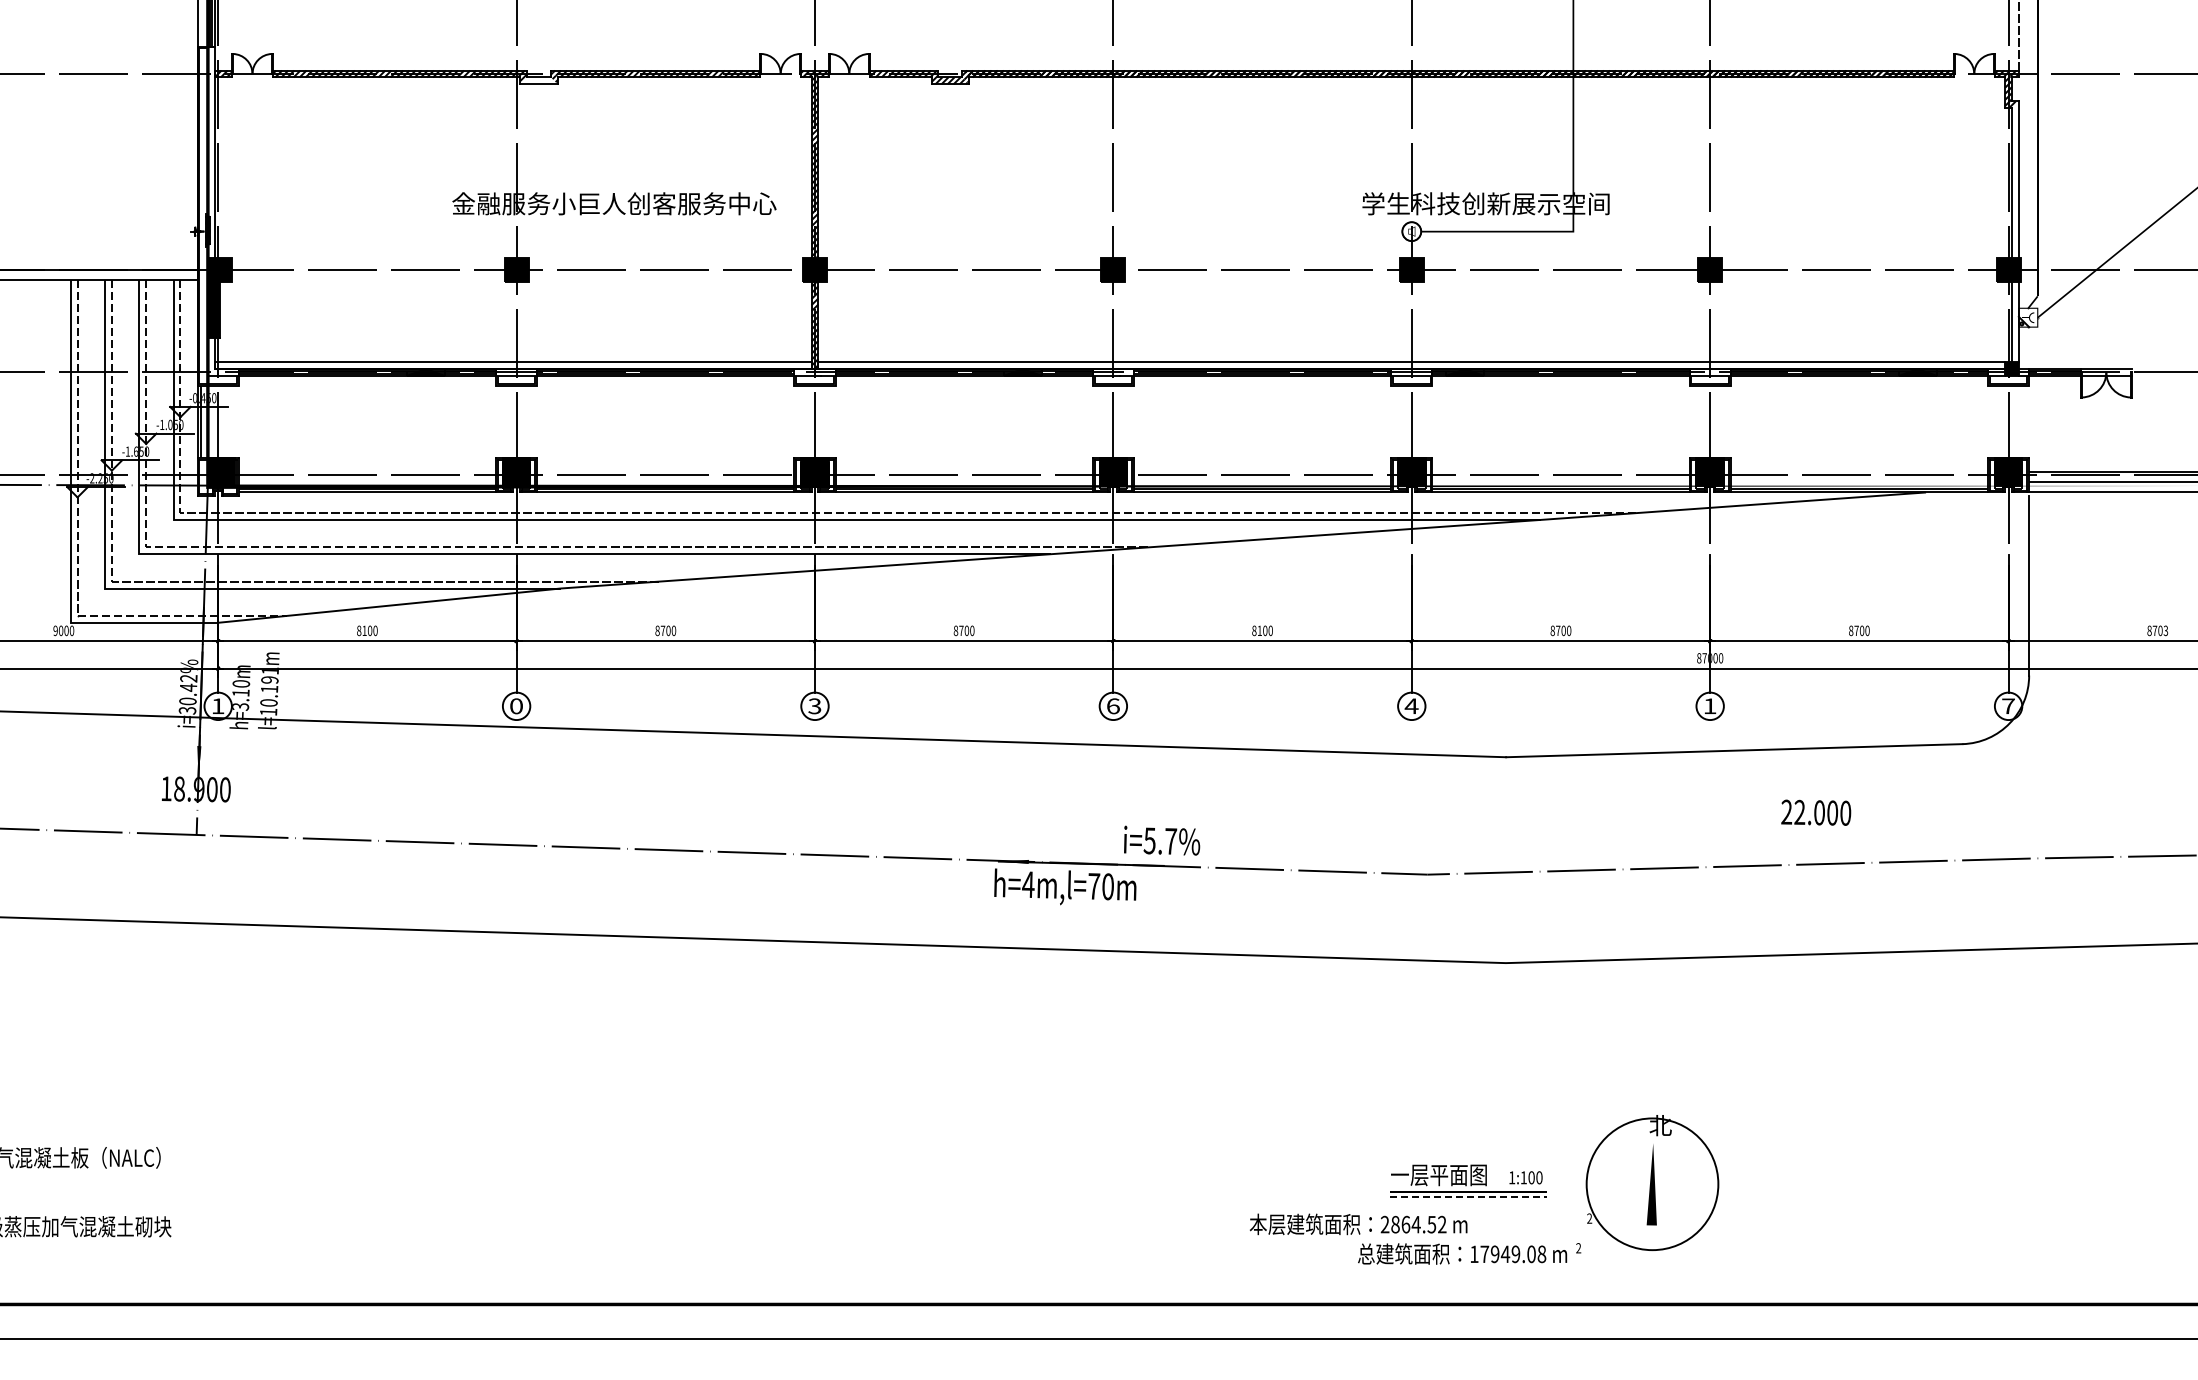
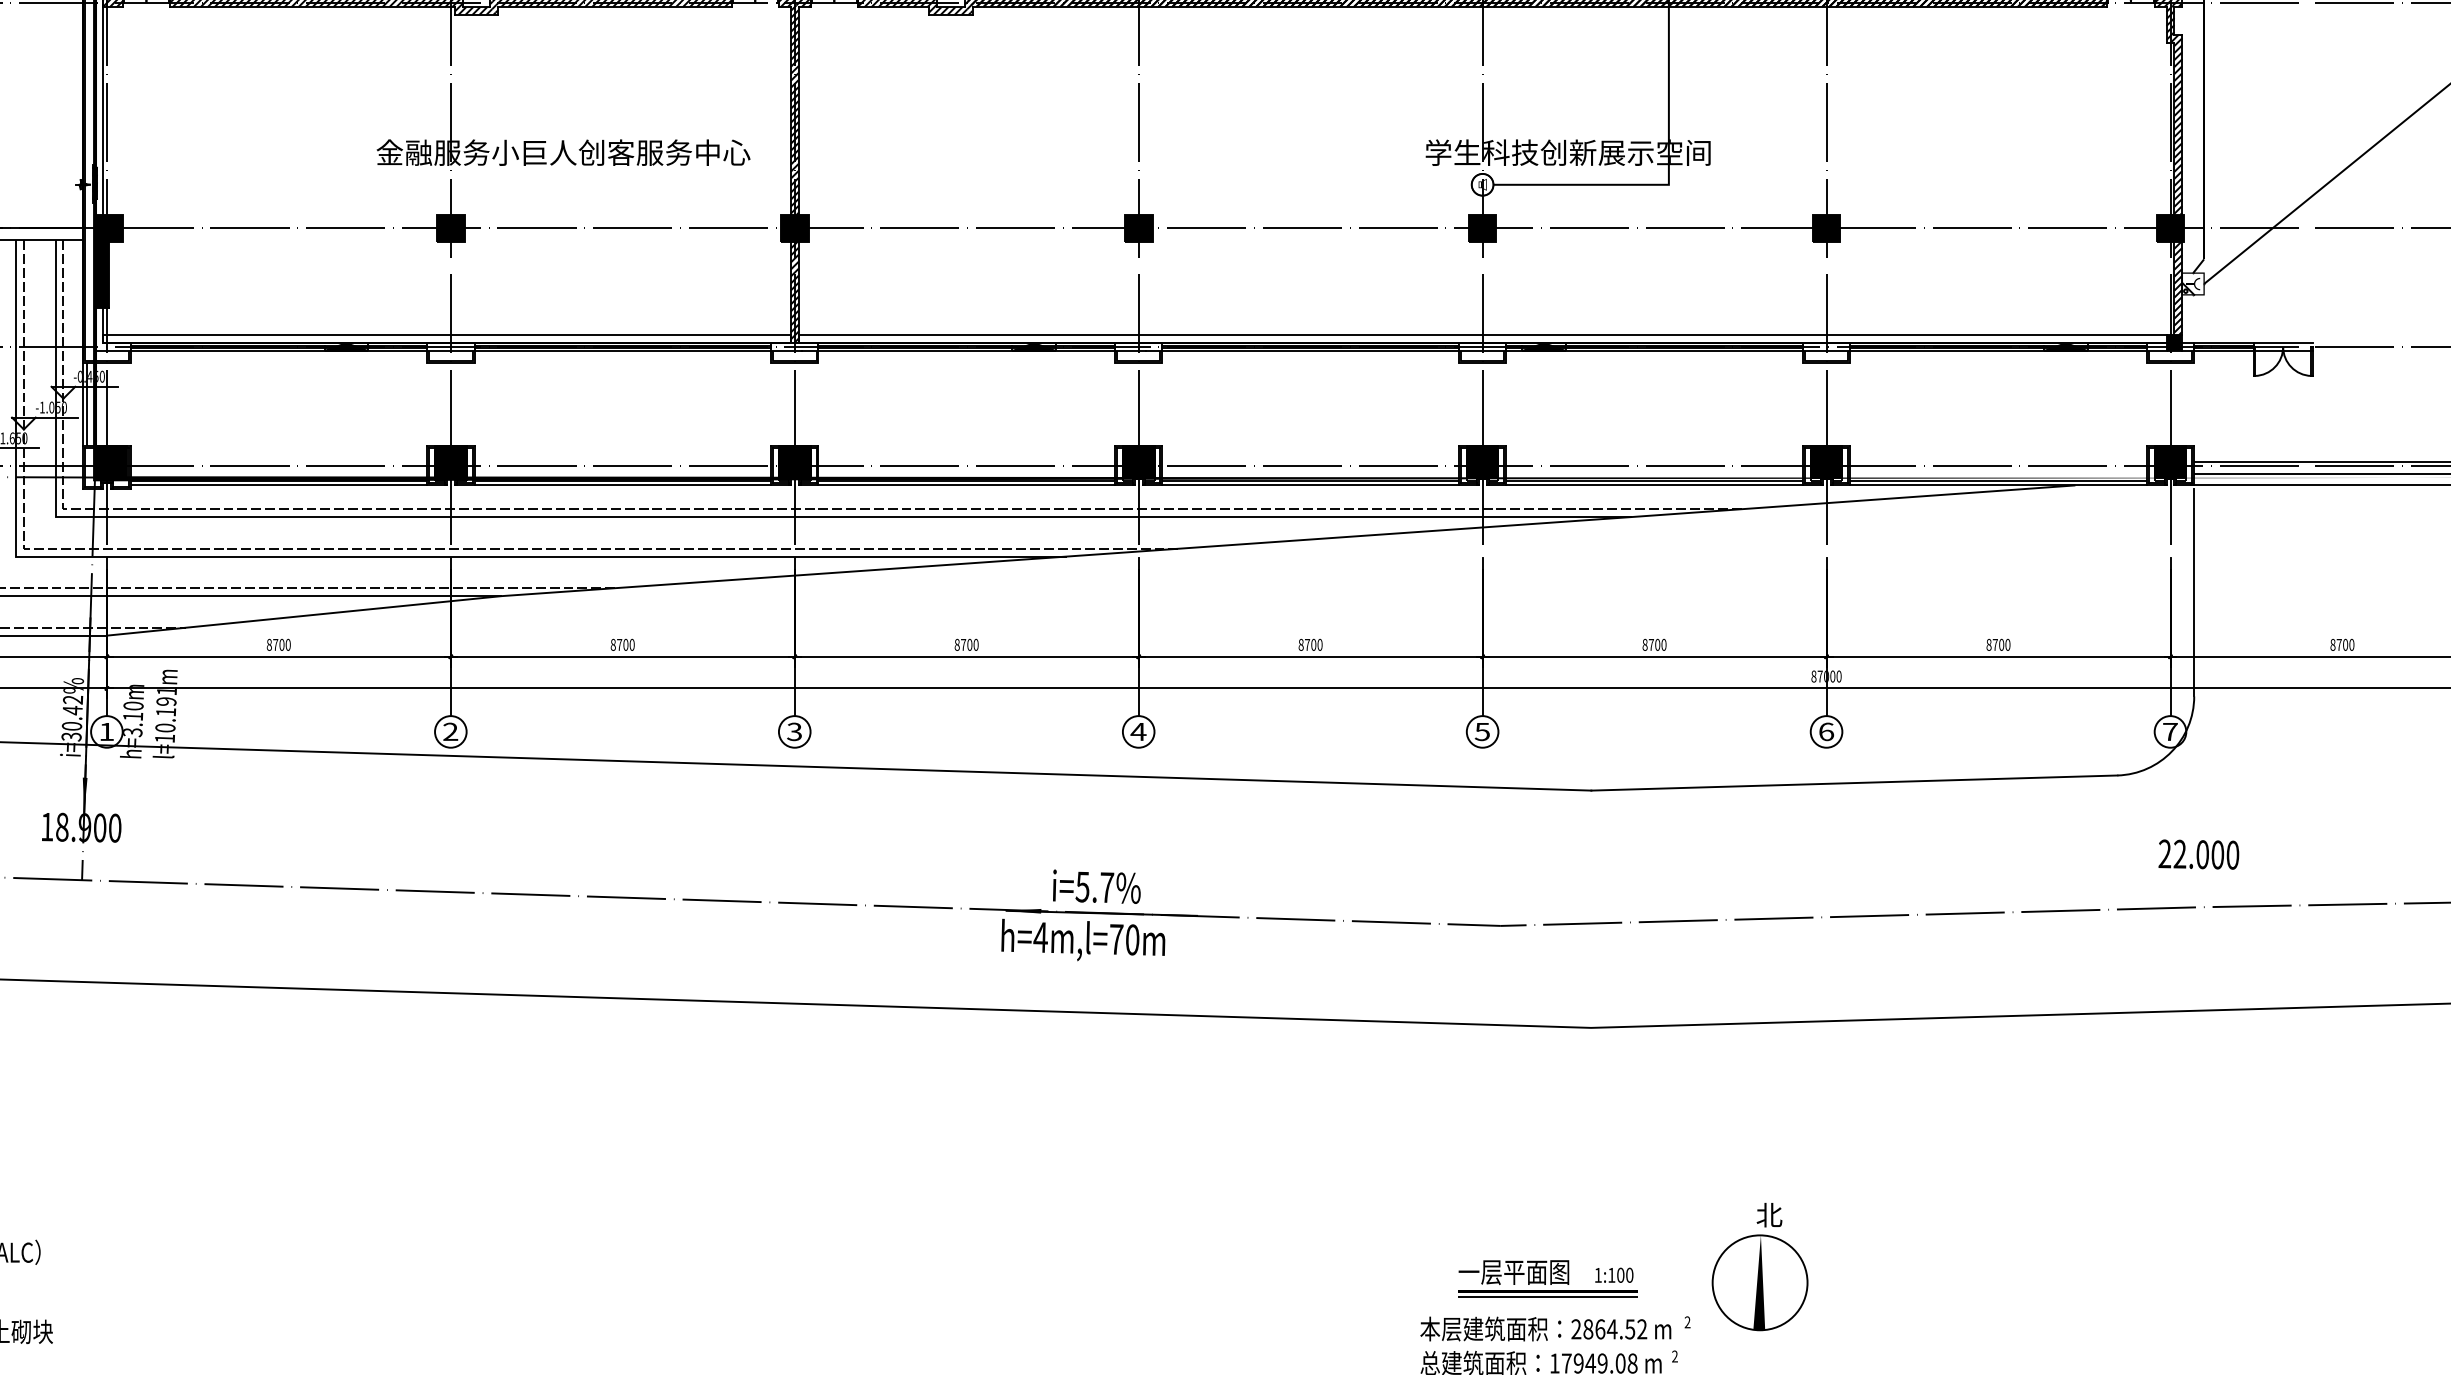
hatch: (539, 80) -> (477, 10), added
hatch: (2015, 180) -> (2178, 125), added
hatch: (2015, 321) -> (2178, 288), added
text: (364, 630) -> (275, 644), 8100 -> 8700
text: (1259, 630) -> (1307, 644), 8100 -> 8700
text: (2165, 630) -> (2351, 644), 8703 -> 8700
text: (516, 706) -> (450, 732), 0 -> 2
text: (1113, 706) -> (1138, 732), 6 -> 4
text: (1411, 706) -> (1482, 732), 4 -> 5
text: (1710, 706) -> (1826, 732), 1 -> 6
text: (1816, 812) -> (2199, 854), moved
text: (1162, 840) -> (1097, 886), moved
circle: (1652, 1184) -> (1760, 1283), size x0.62
line: (1468, 1196) -> (1547, 1296), dashed -> solid
text: (1358, 1224) -> (1545, 1329), moved

